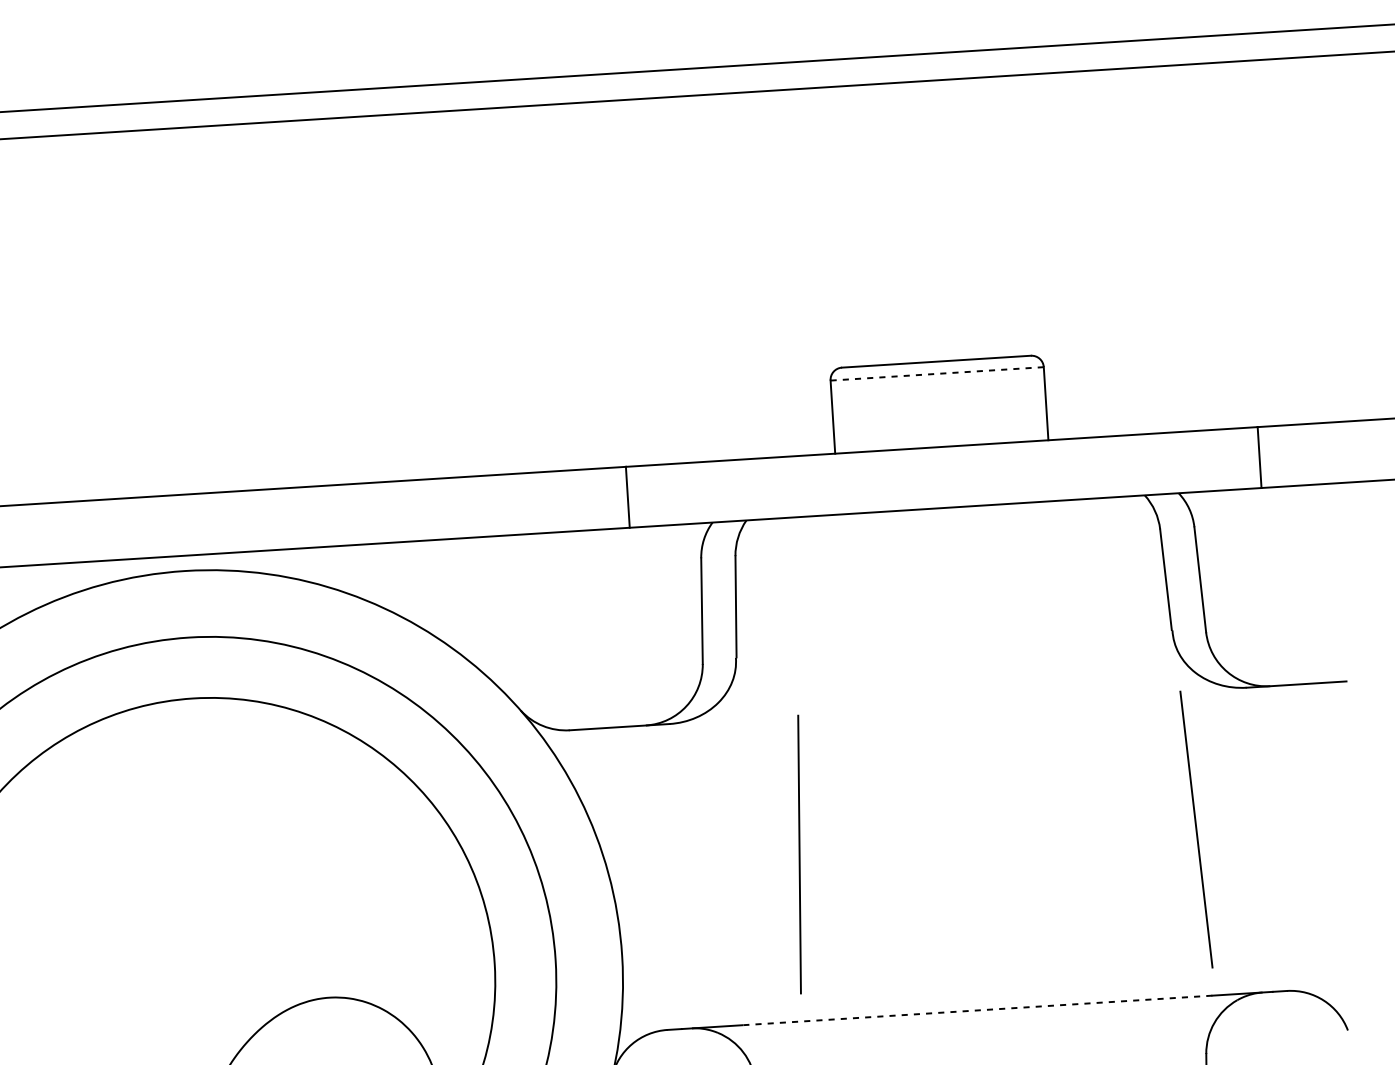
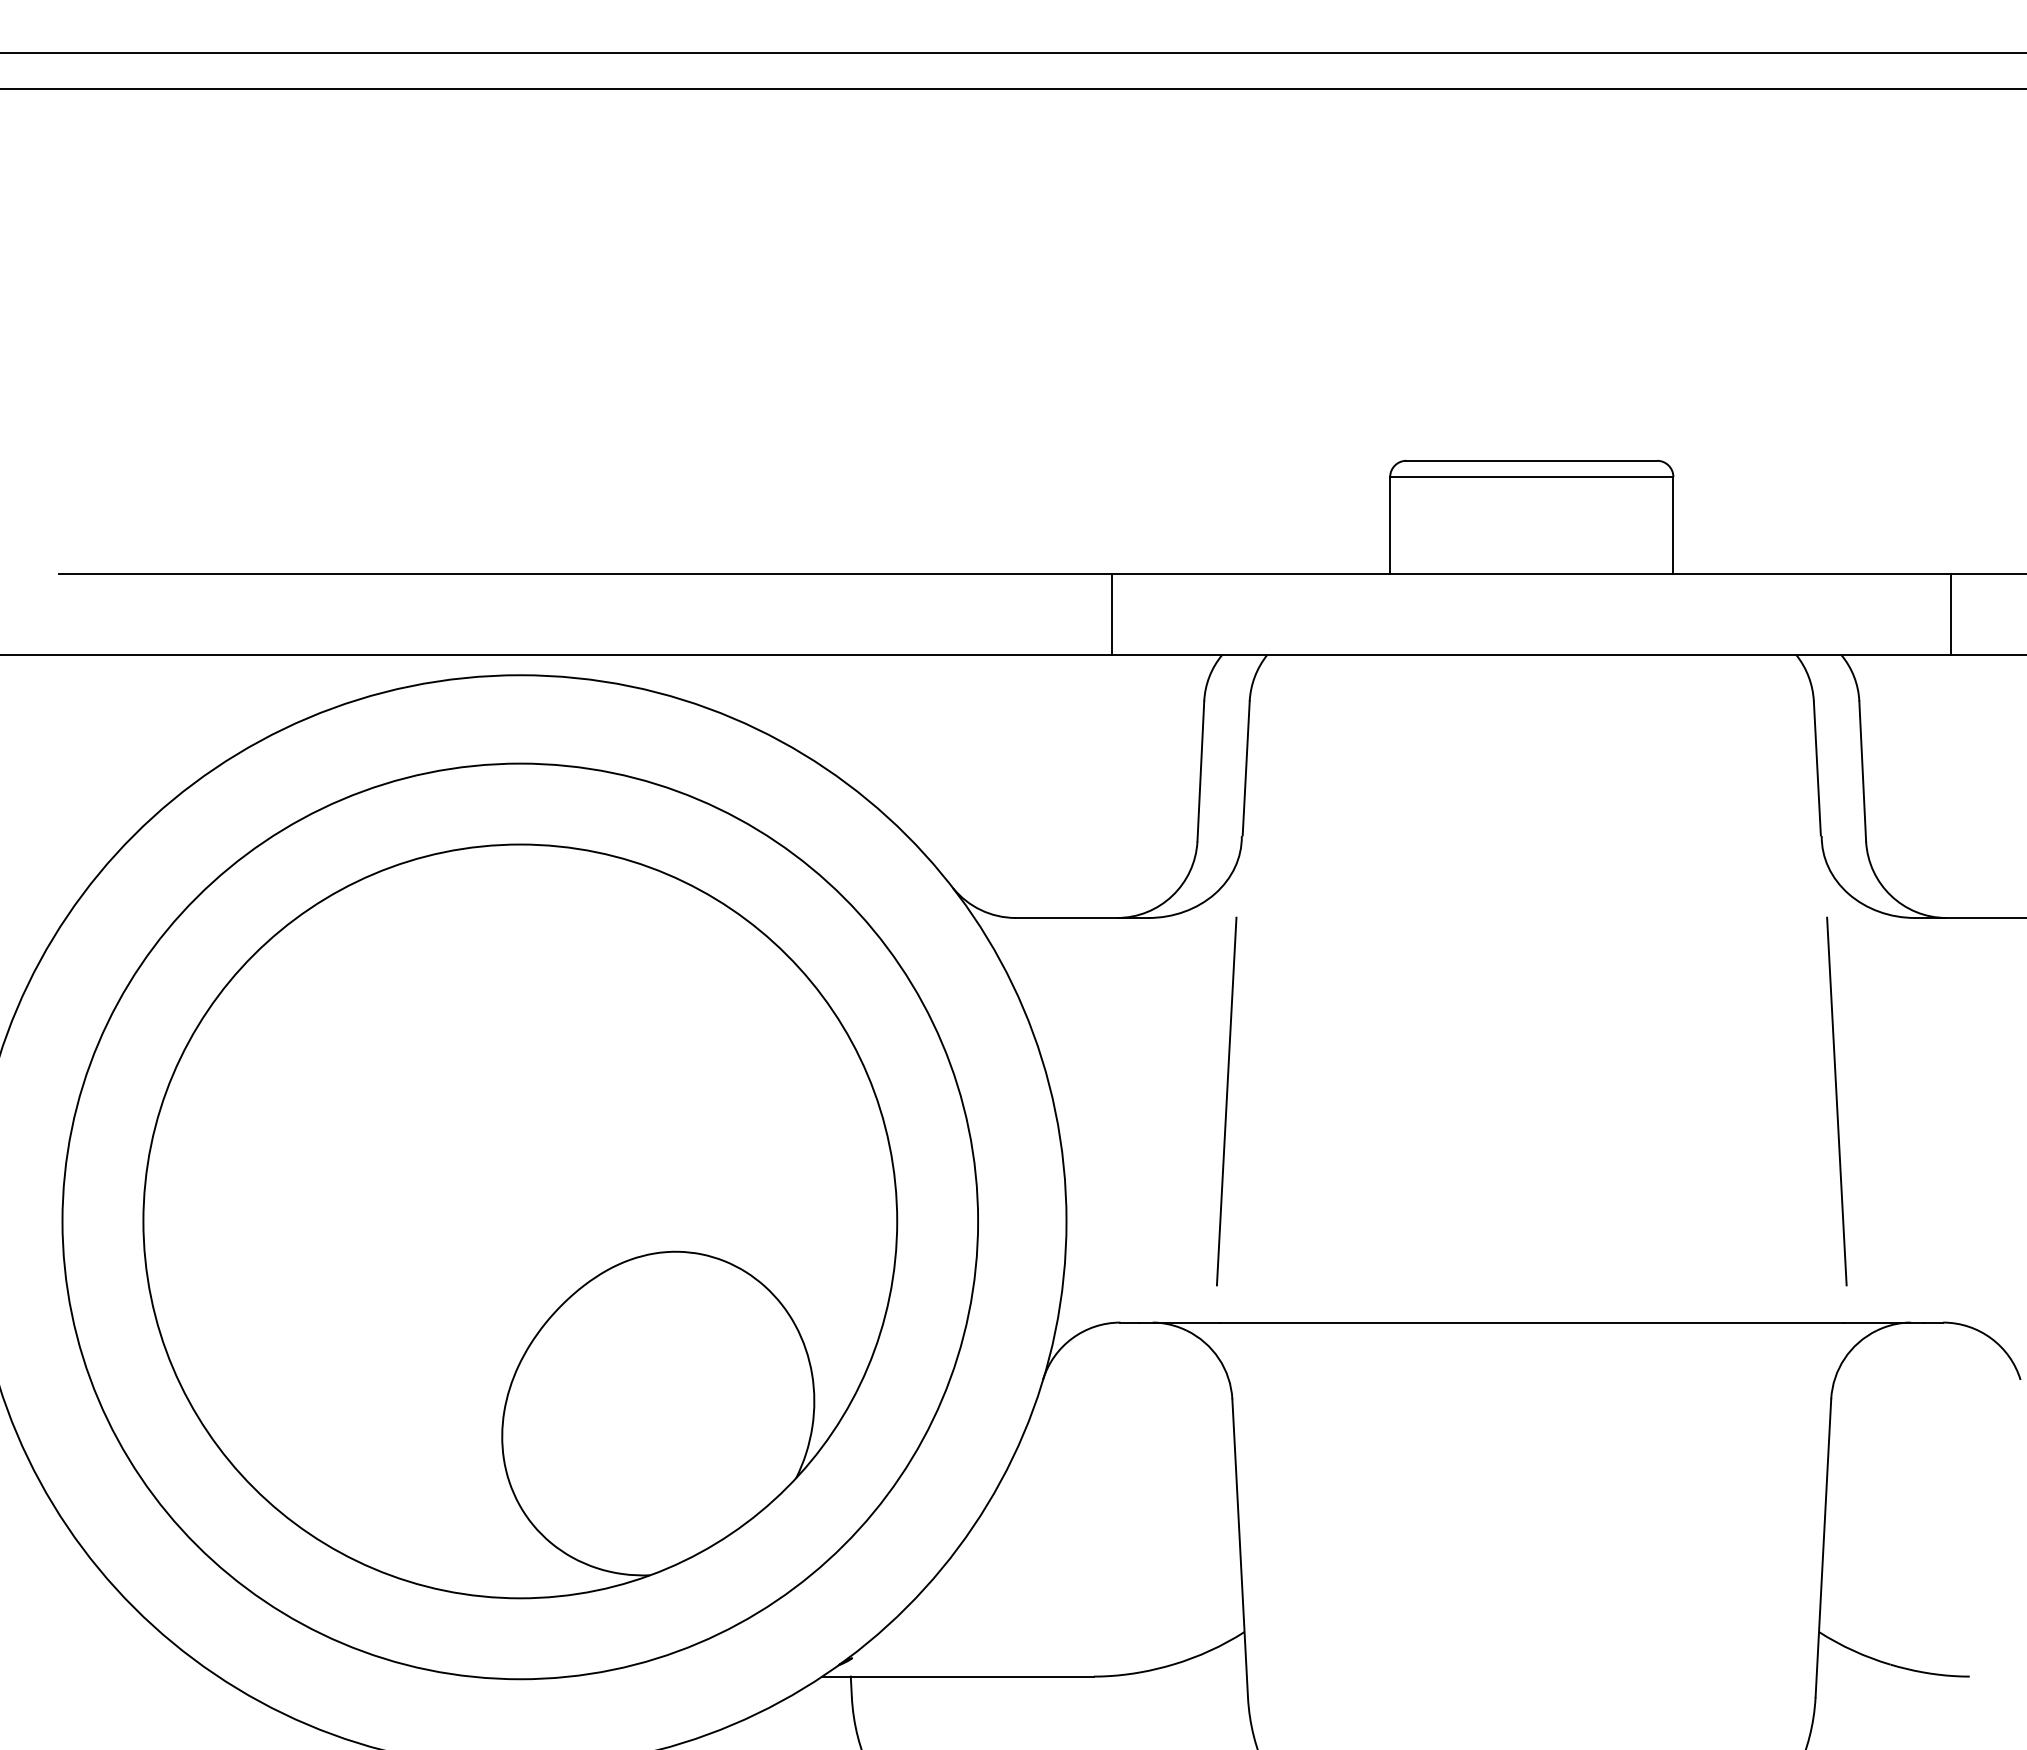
line: (937, 374) -> (1531, 477), dashed -> solid
line: (799, 854) -> (1226, 1101), moved
line: (977, 1010) -> (1531, 1322), dashed -> solid

